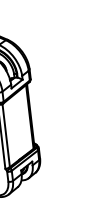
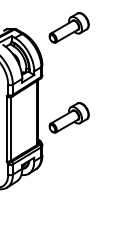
part: (51, 28) -> (68, 27), added
part: (61, 117) -> (68, 117), added

